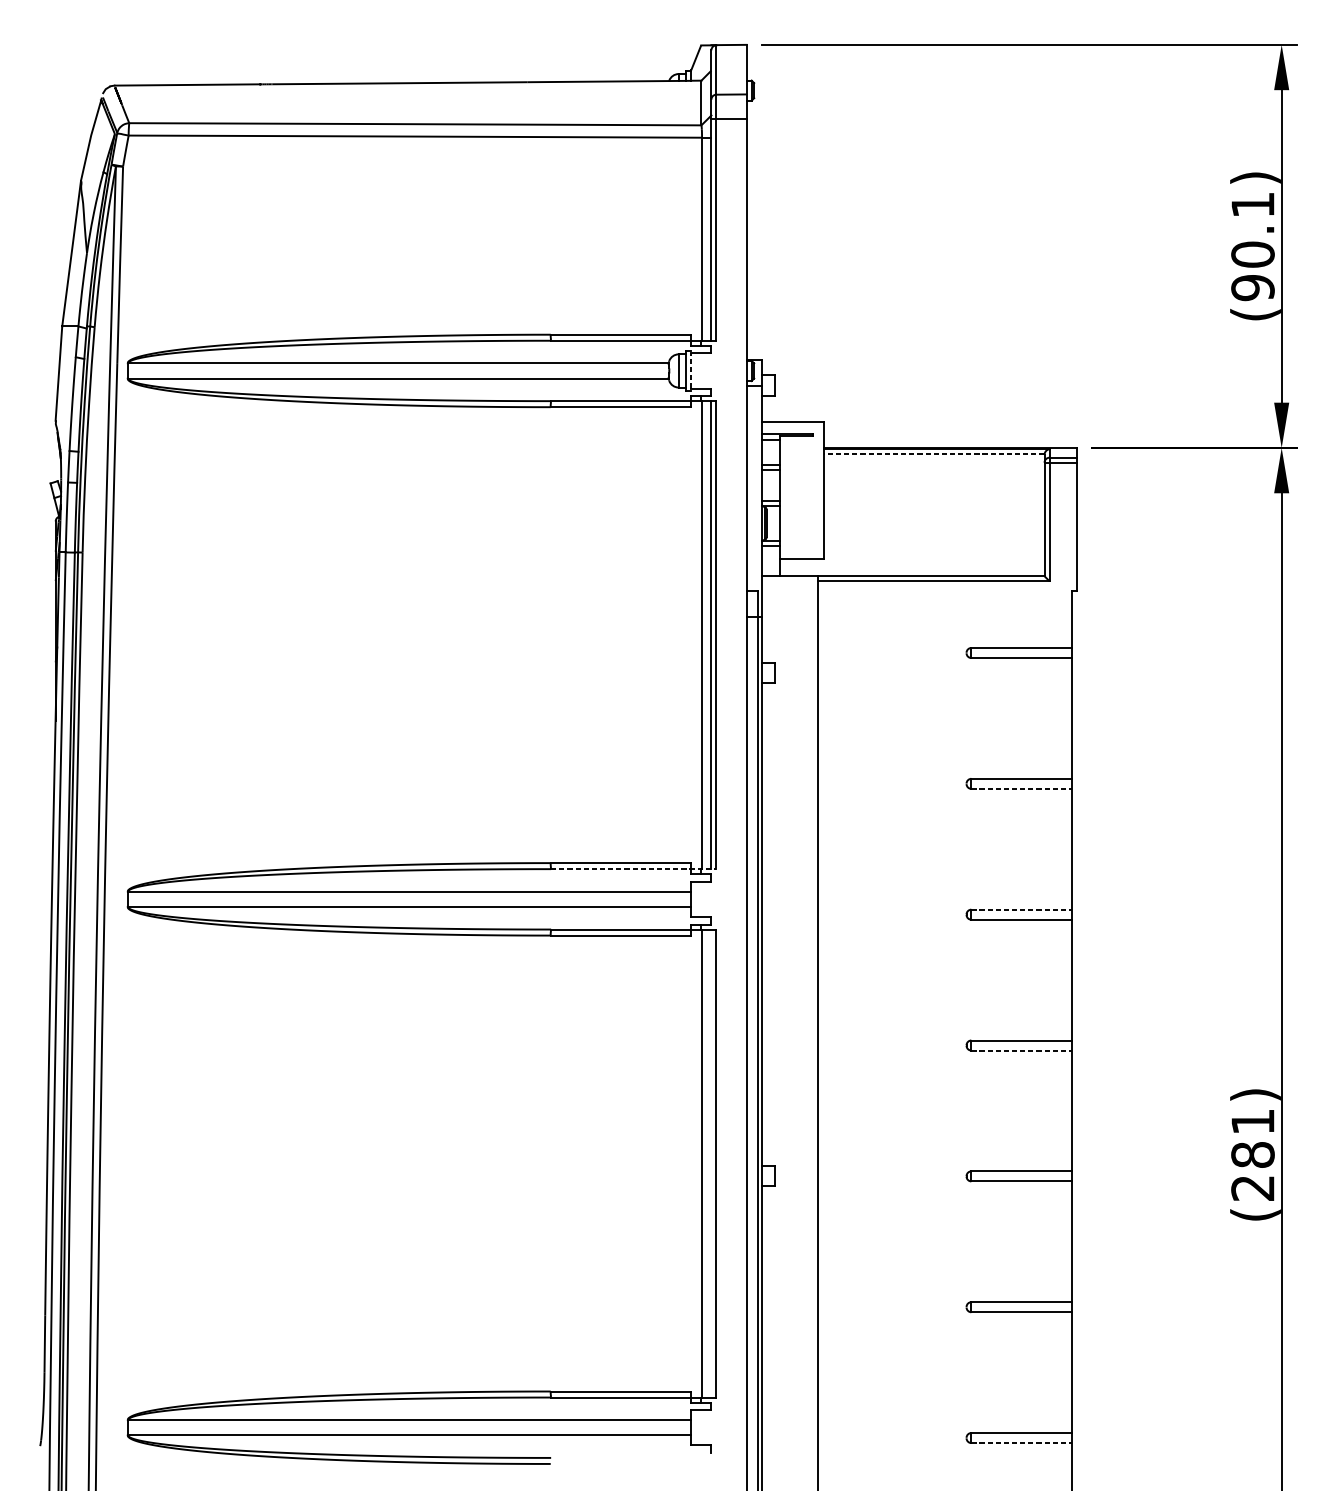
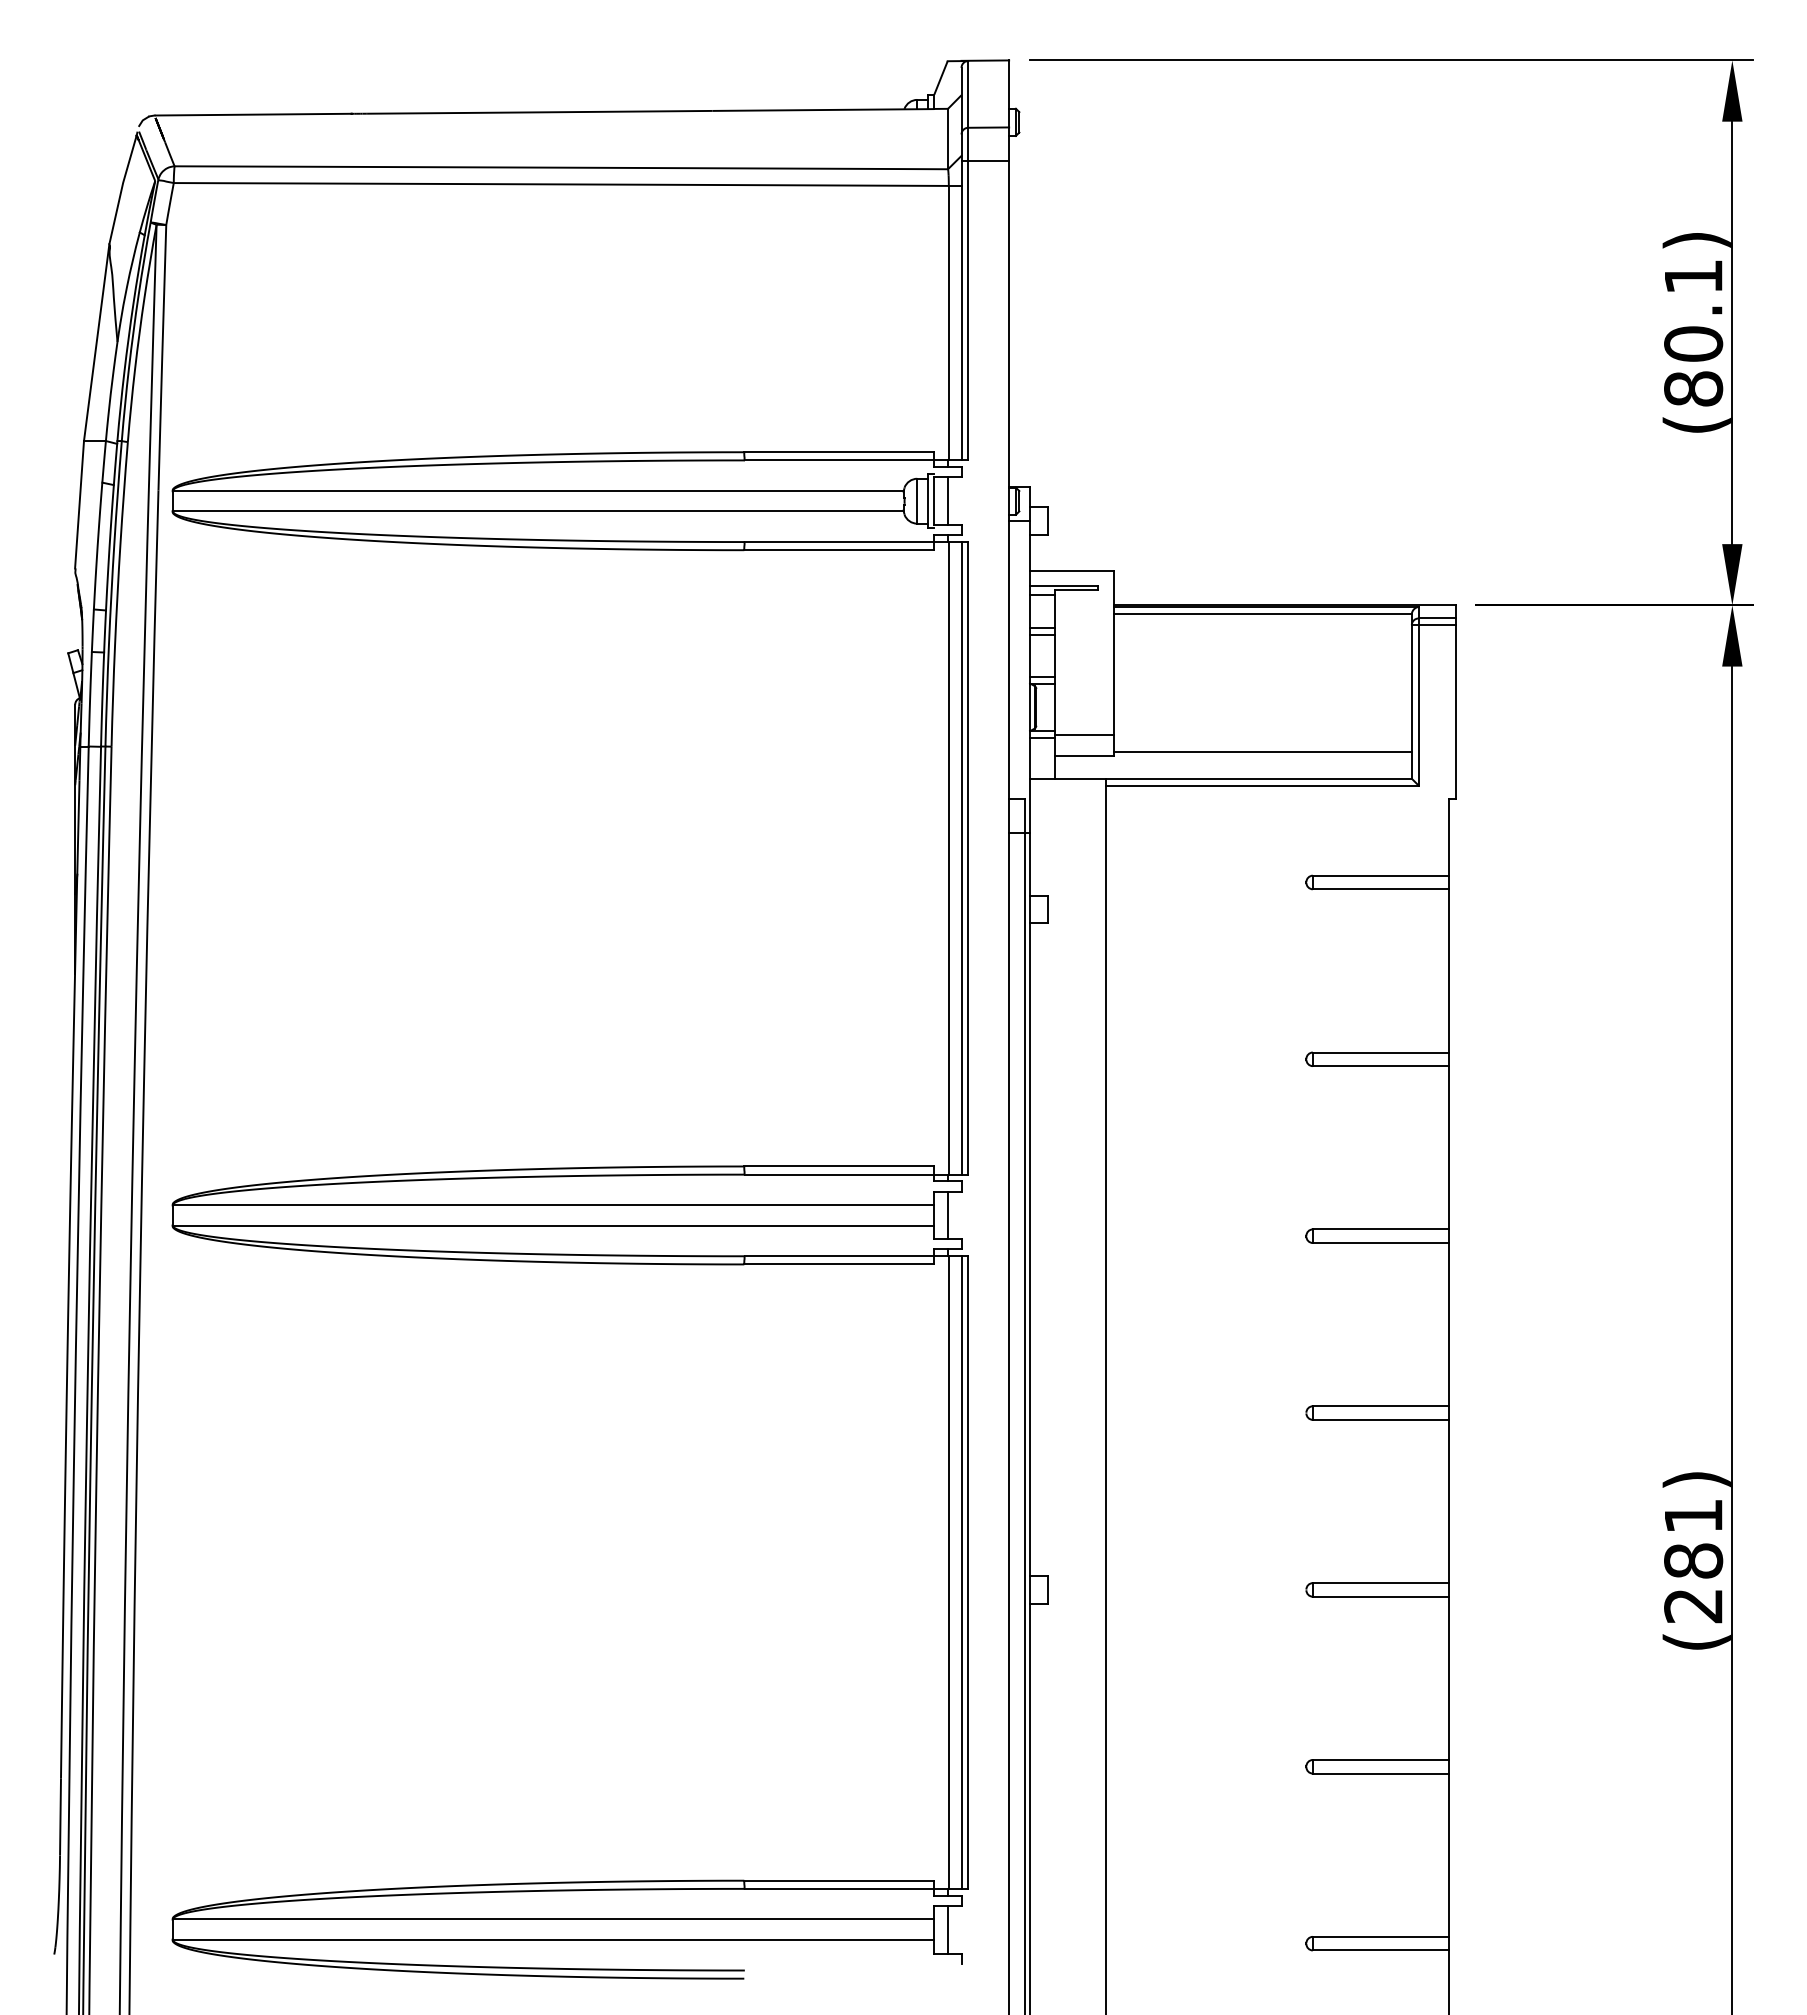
text: (1252, 287) -> (1693, 388), (90.1) -> (80.1)
line: (691, 371) -> (934, 501), dashed -> solid
line: (701, 371) -> (947, 501), added
line: (934, 454) -> (1262, 613), dashed -> solid
line: (801, 544) -> (1083, 735), added
line: (934, 556) -> (1262, 751), added
line: (1022, 789) -> (1381, 1066), dashed -> solid
line: (633, 869) -> (856, 1174), dashed -> solid
line: (701, 899) -> (947, 1215), added
line: (1022, 909) -> (1381, 1229), dashed -> solid
line: (1022, 1050) -> (1381, 1419), dashed -> solid
line: (711, 1163) -> (961, 1572), added
line: (701, 1427) -> (947, 1929), added
line: (1022, 1443) -> (1381, 1950), dashed -> solid

